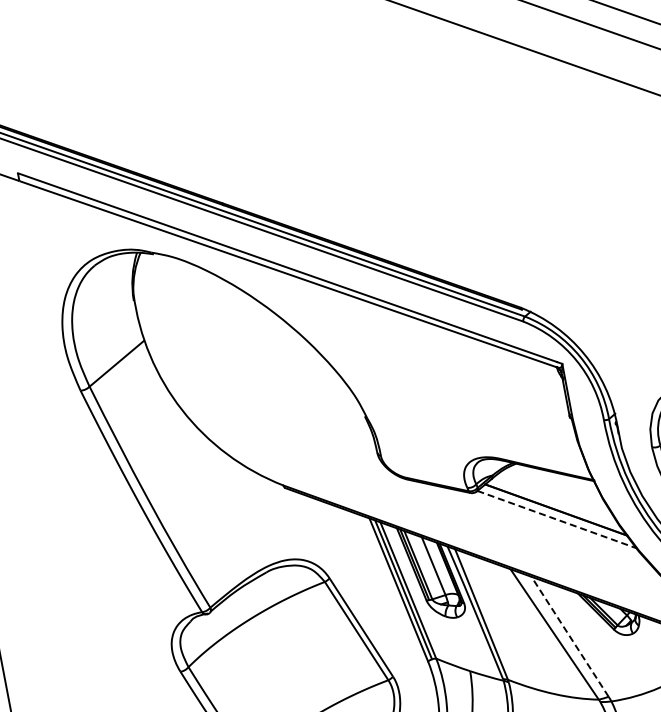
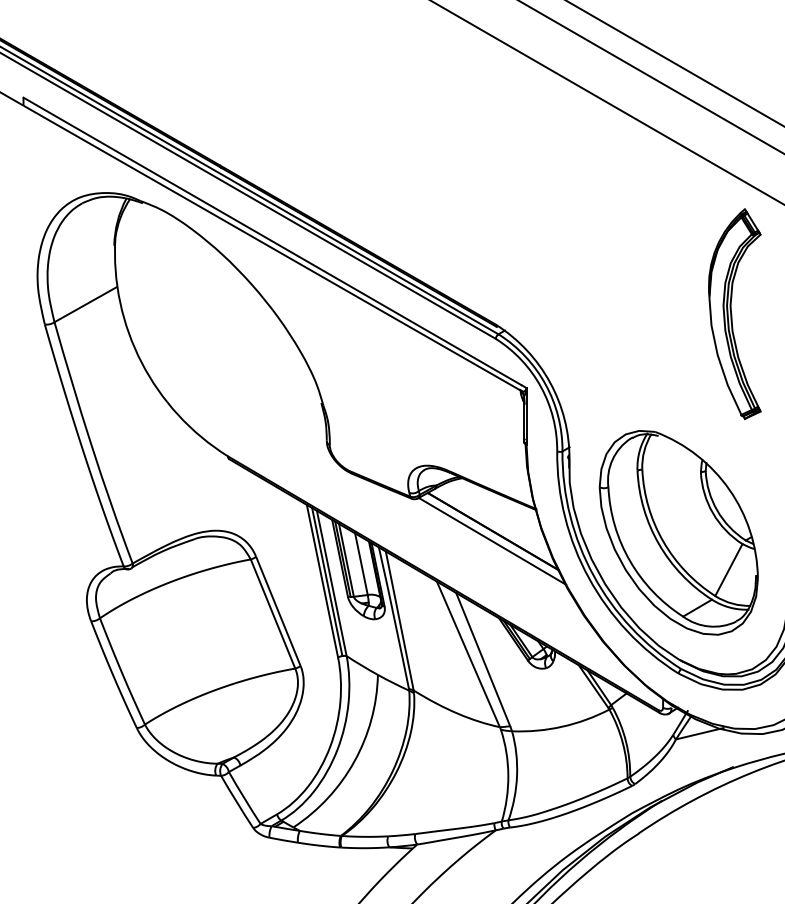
line: (557, 519) -> (492, 541), dashed -> solid
line: (570, 636) -> (483, 659), dashed -> solid

